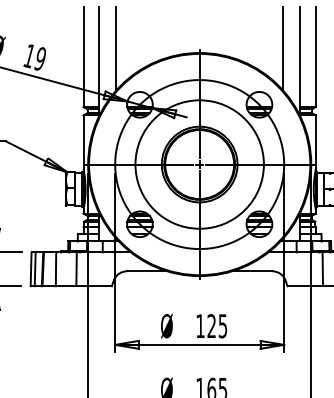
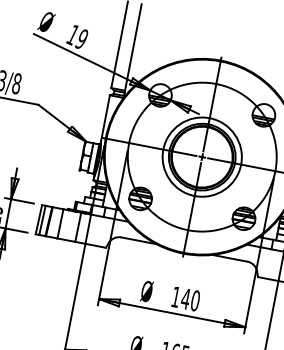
line: (116, 48) -> (149, 42), removed
circle: (199, 164) -> (202, 157), size x0.7
text: (217, 326) -> (190, 300), 125 -> 140

